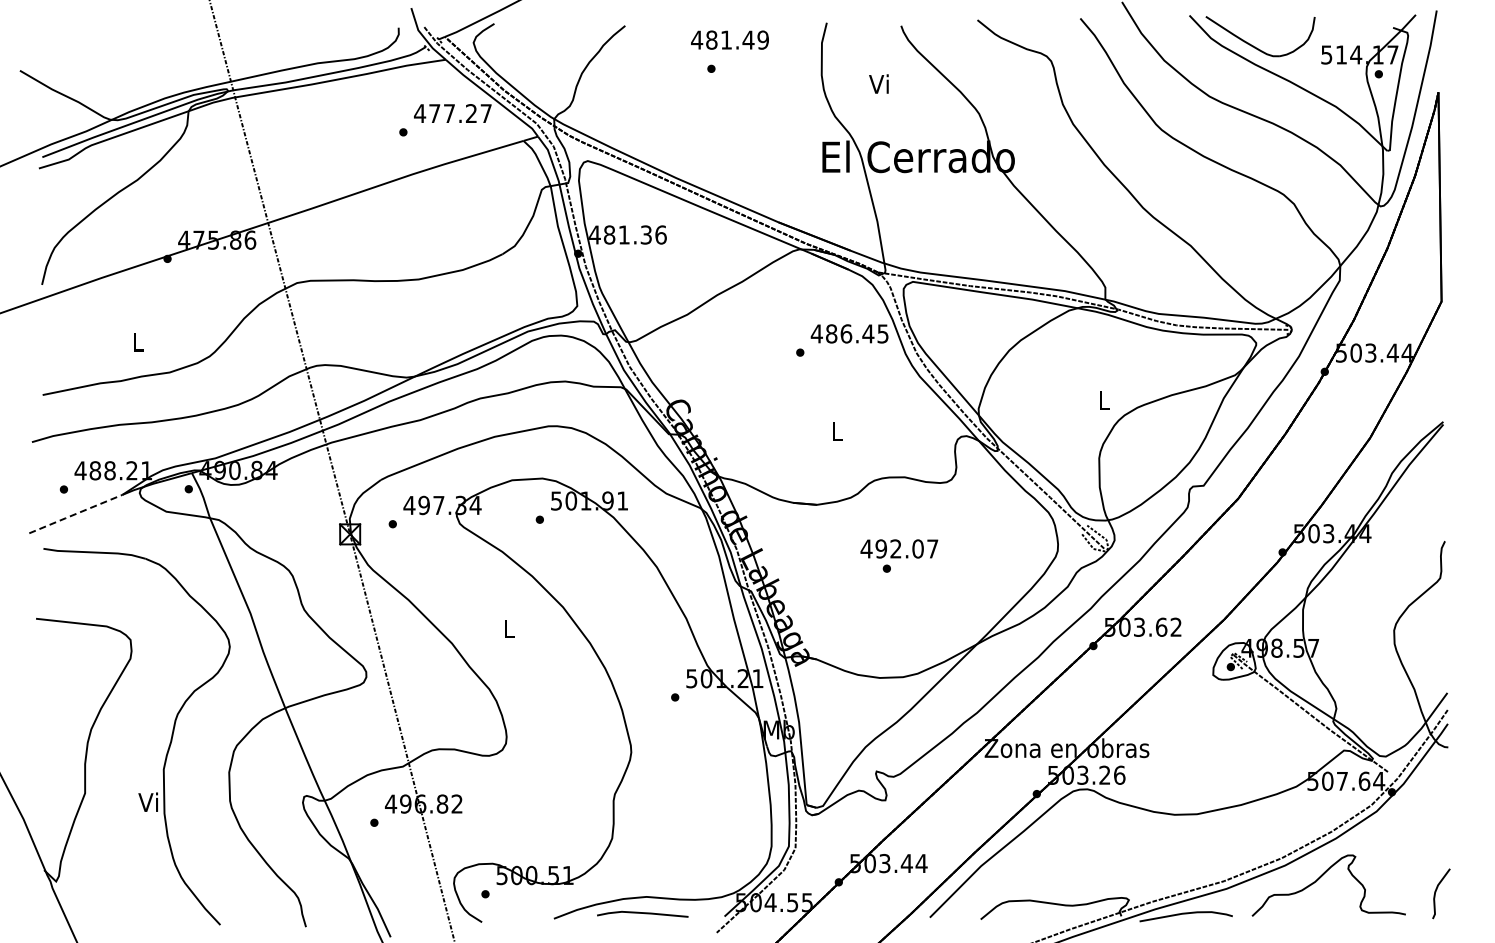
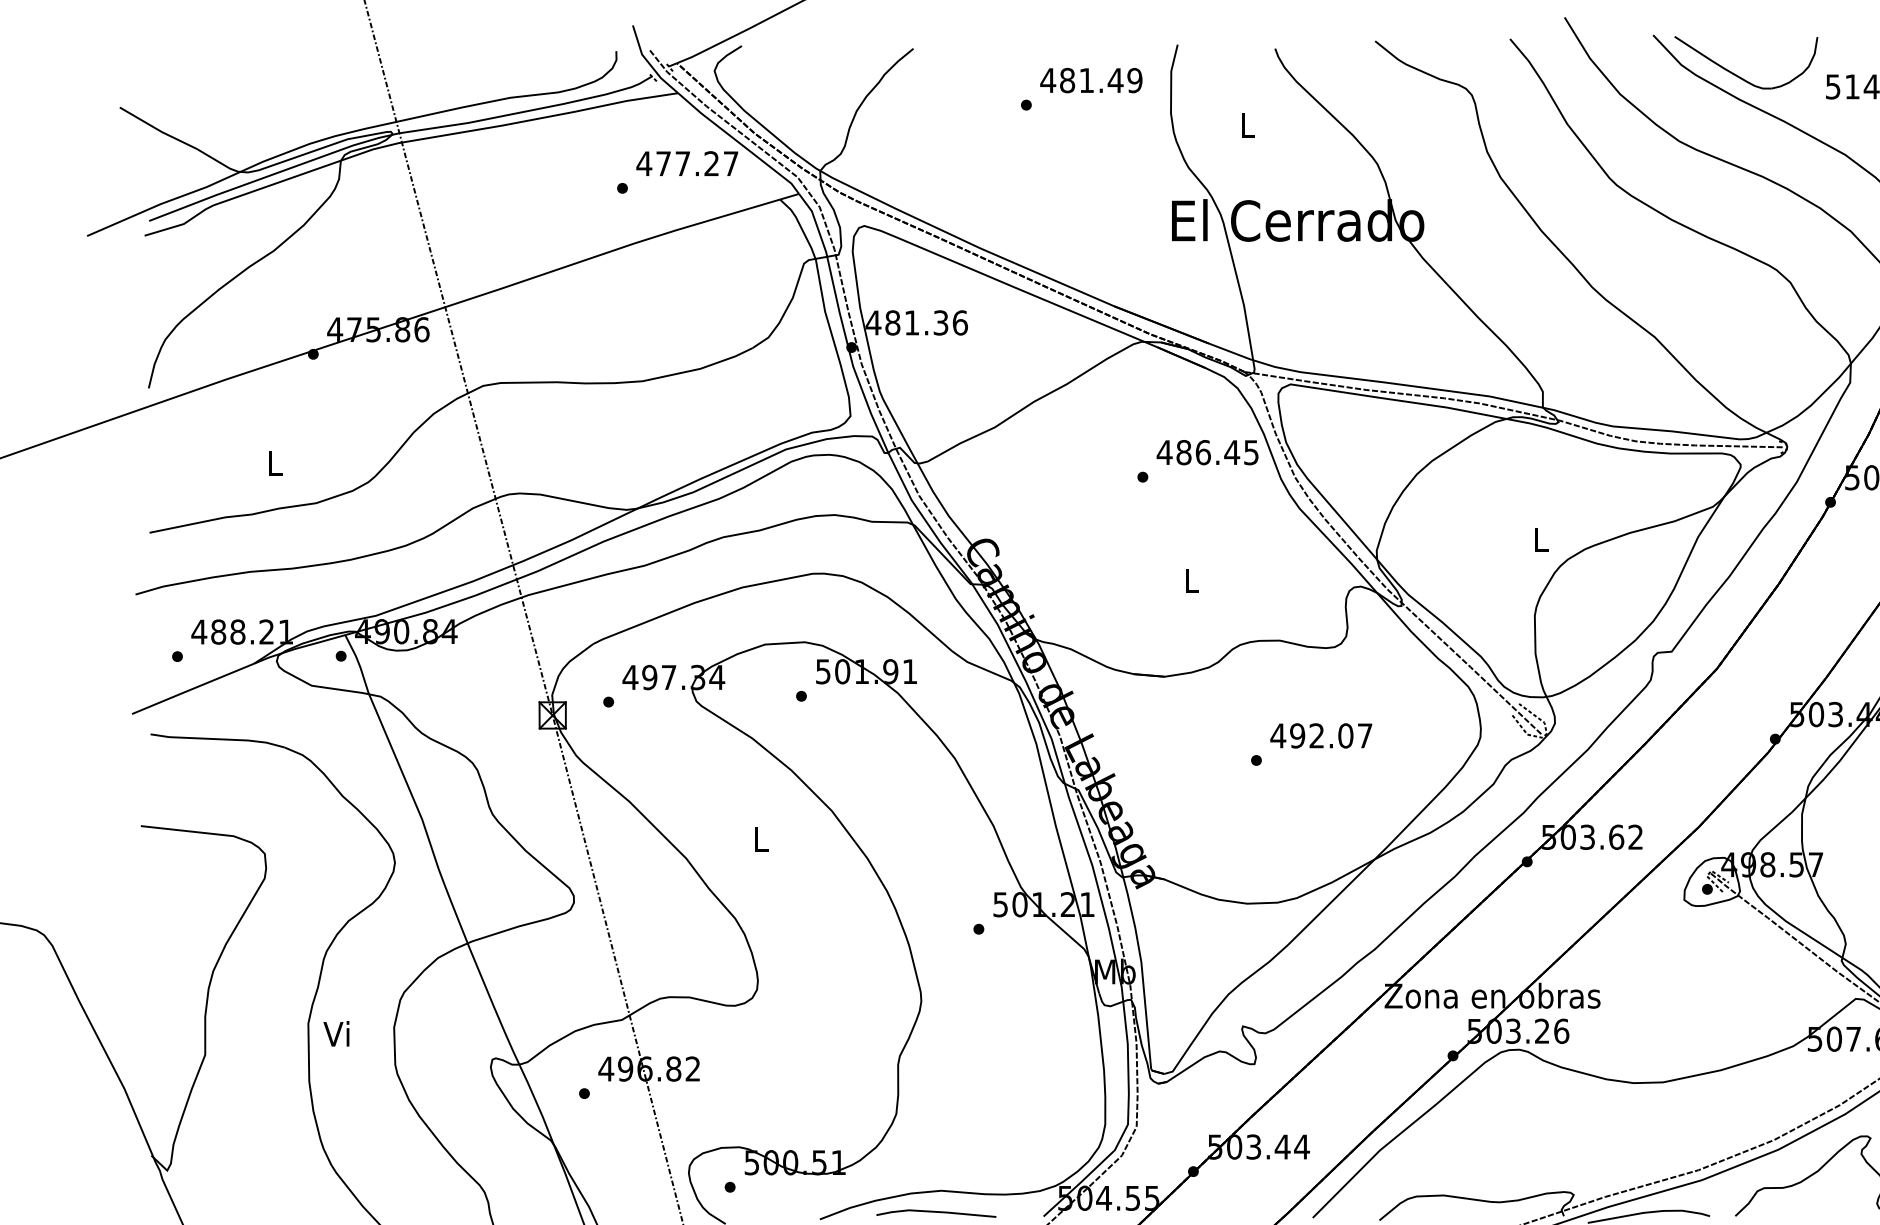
text: (729, 39) -> (1090, 79), moved
text: (878, 83) -> (1245, 124), Vi -> L
line: (75, 514) -> (192, 689), dashed -> solid
text: (899, 548) -> (1321, 735), moved
text: (147, 801) -> (335, 1032), moved

